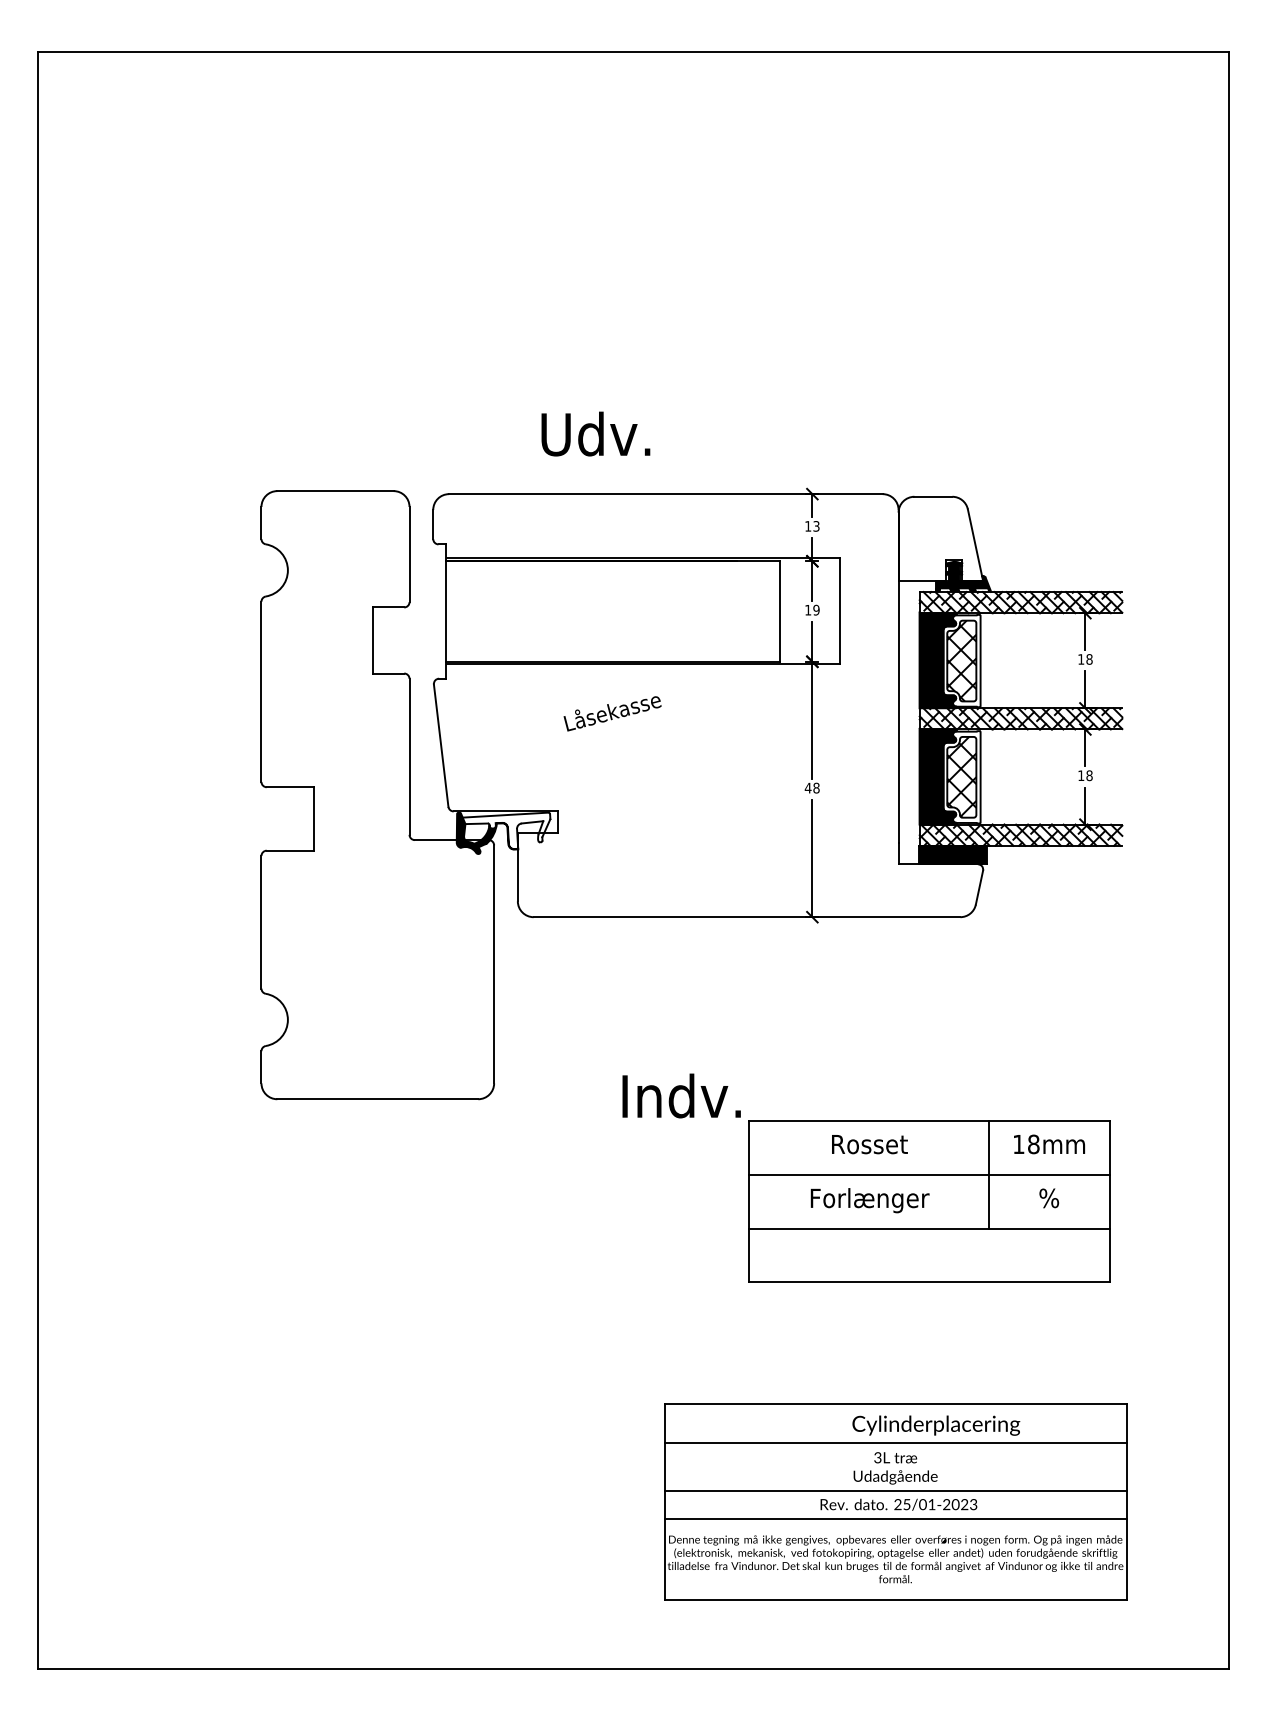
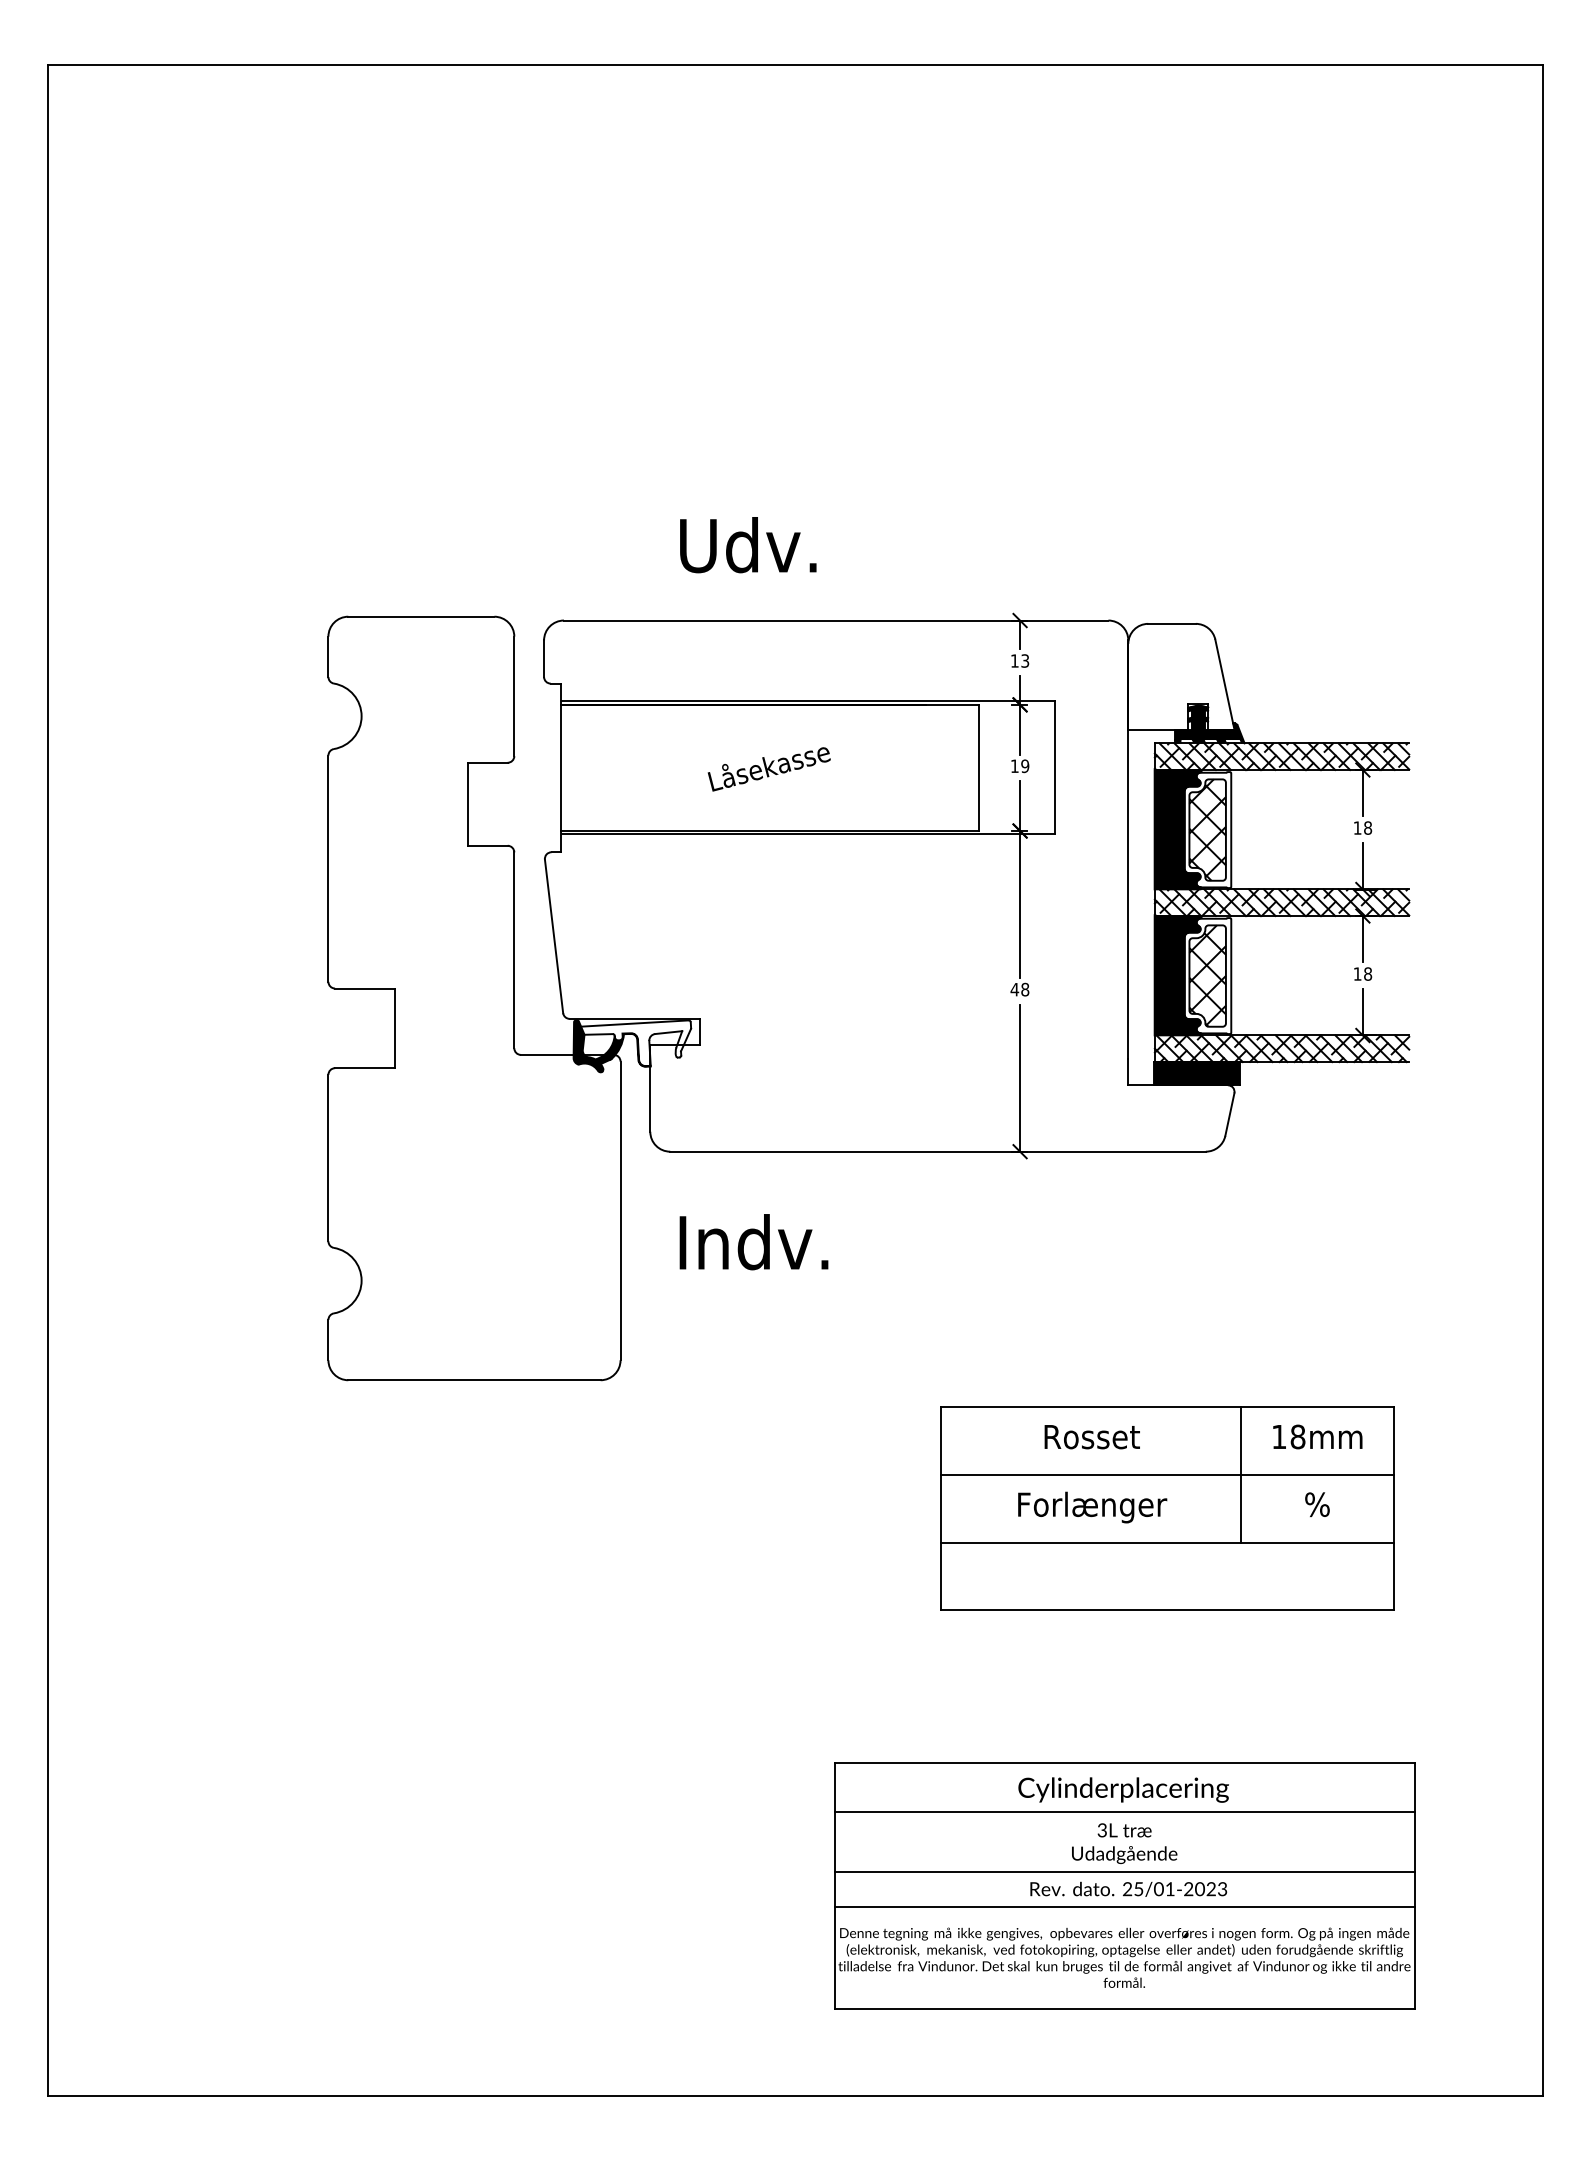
text: (611, 713) -> (768, 769), moved
text: (681, 1096) -> (753, 1242), moved
text: (936, 1425) -> (1123, 1789), moved

